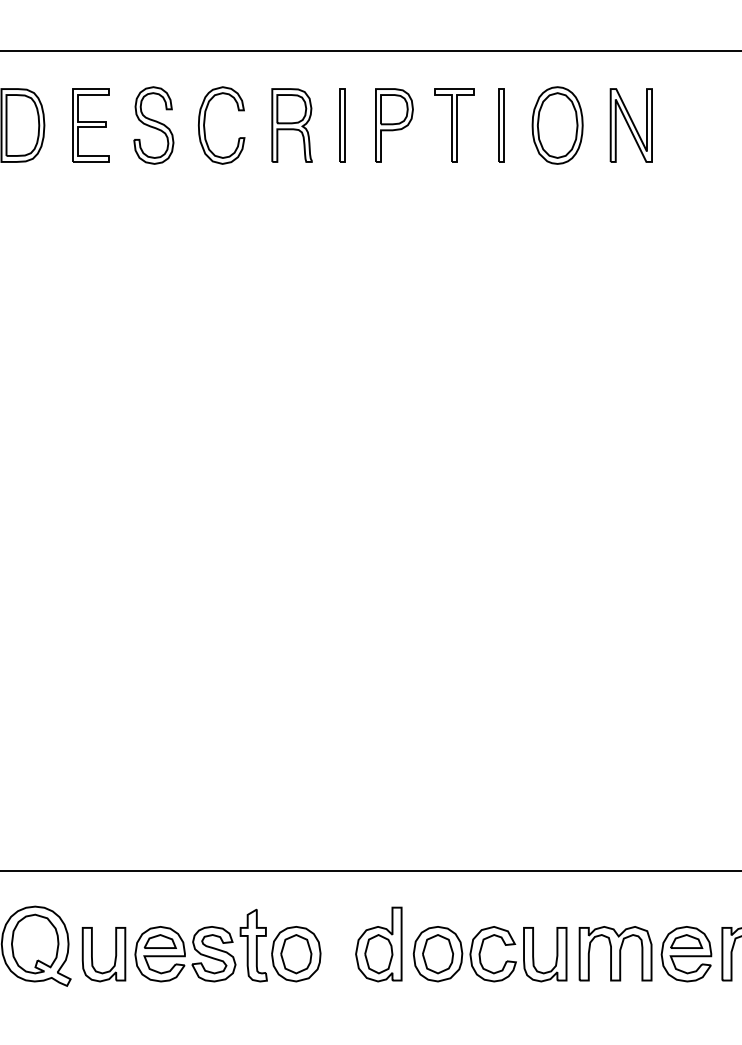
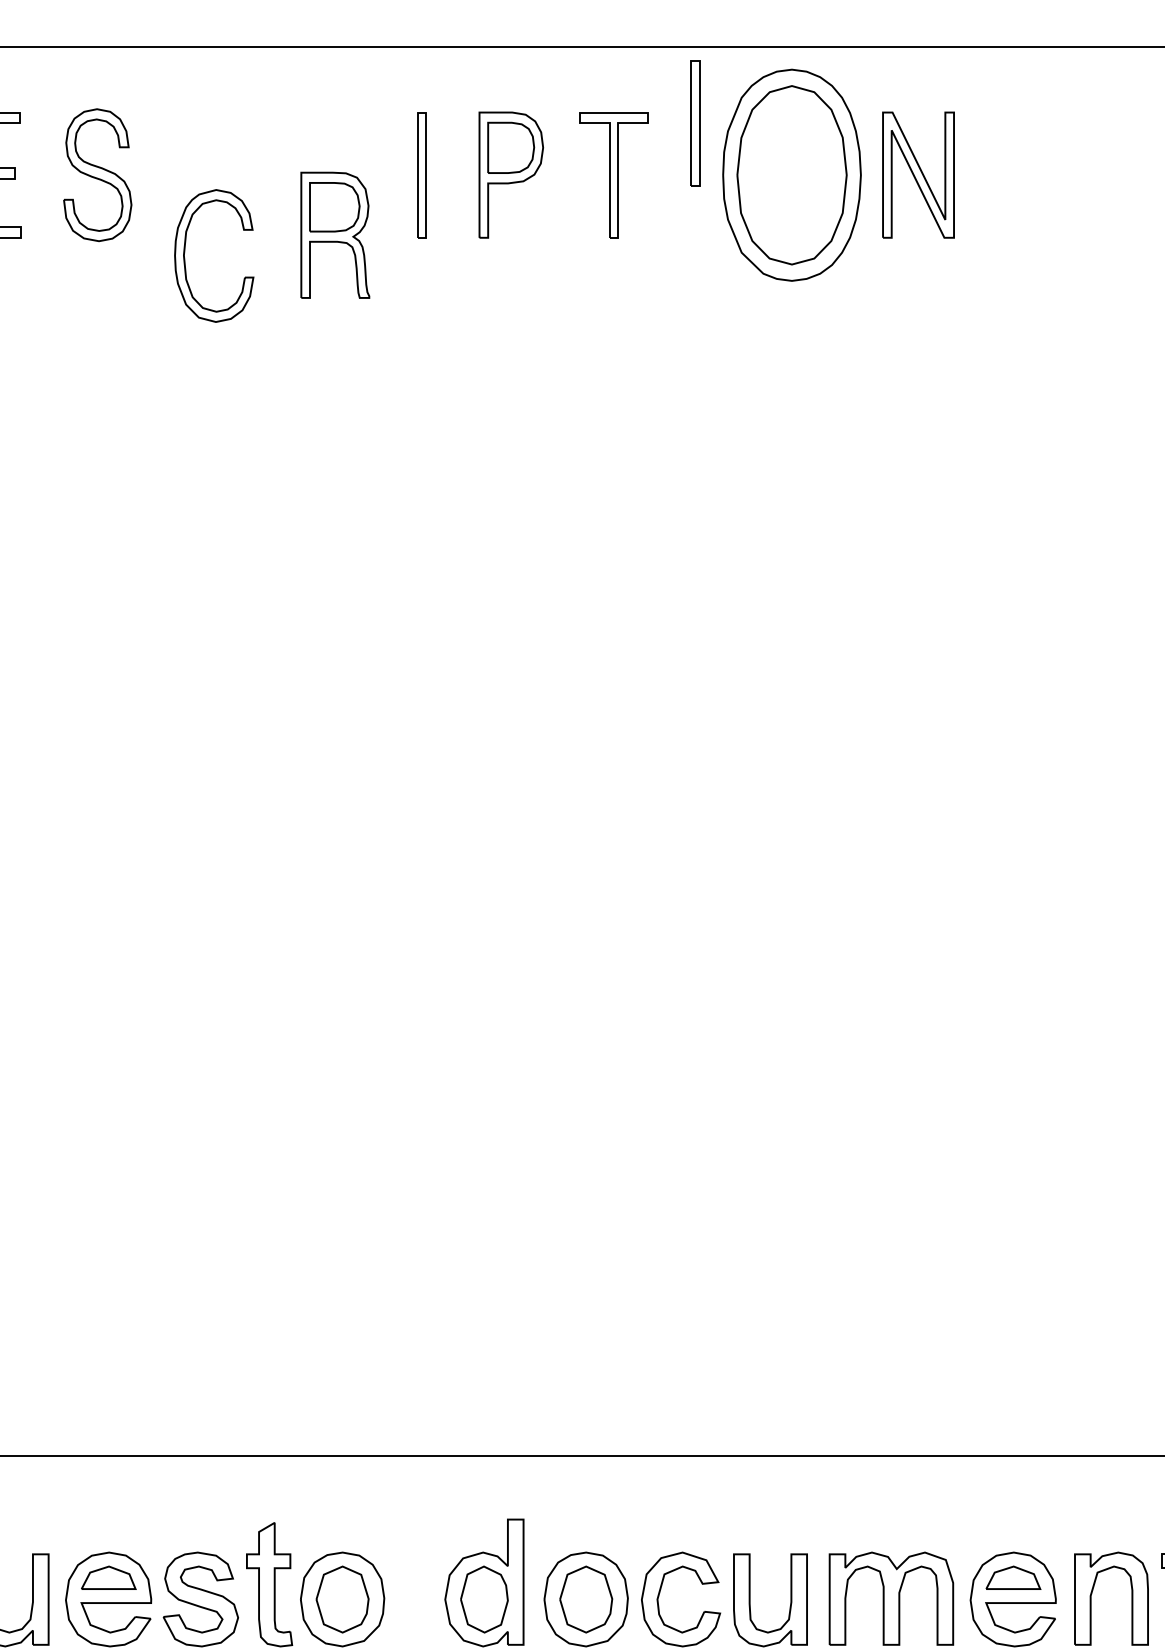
part: (205, 123) -> (186, 252), moved
part: (291, 125) -> (334, 235), moved
part: (501, 125) -> (695, 123), moved
part: (557, 125) -> (791, 175), size x1.6

